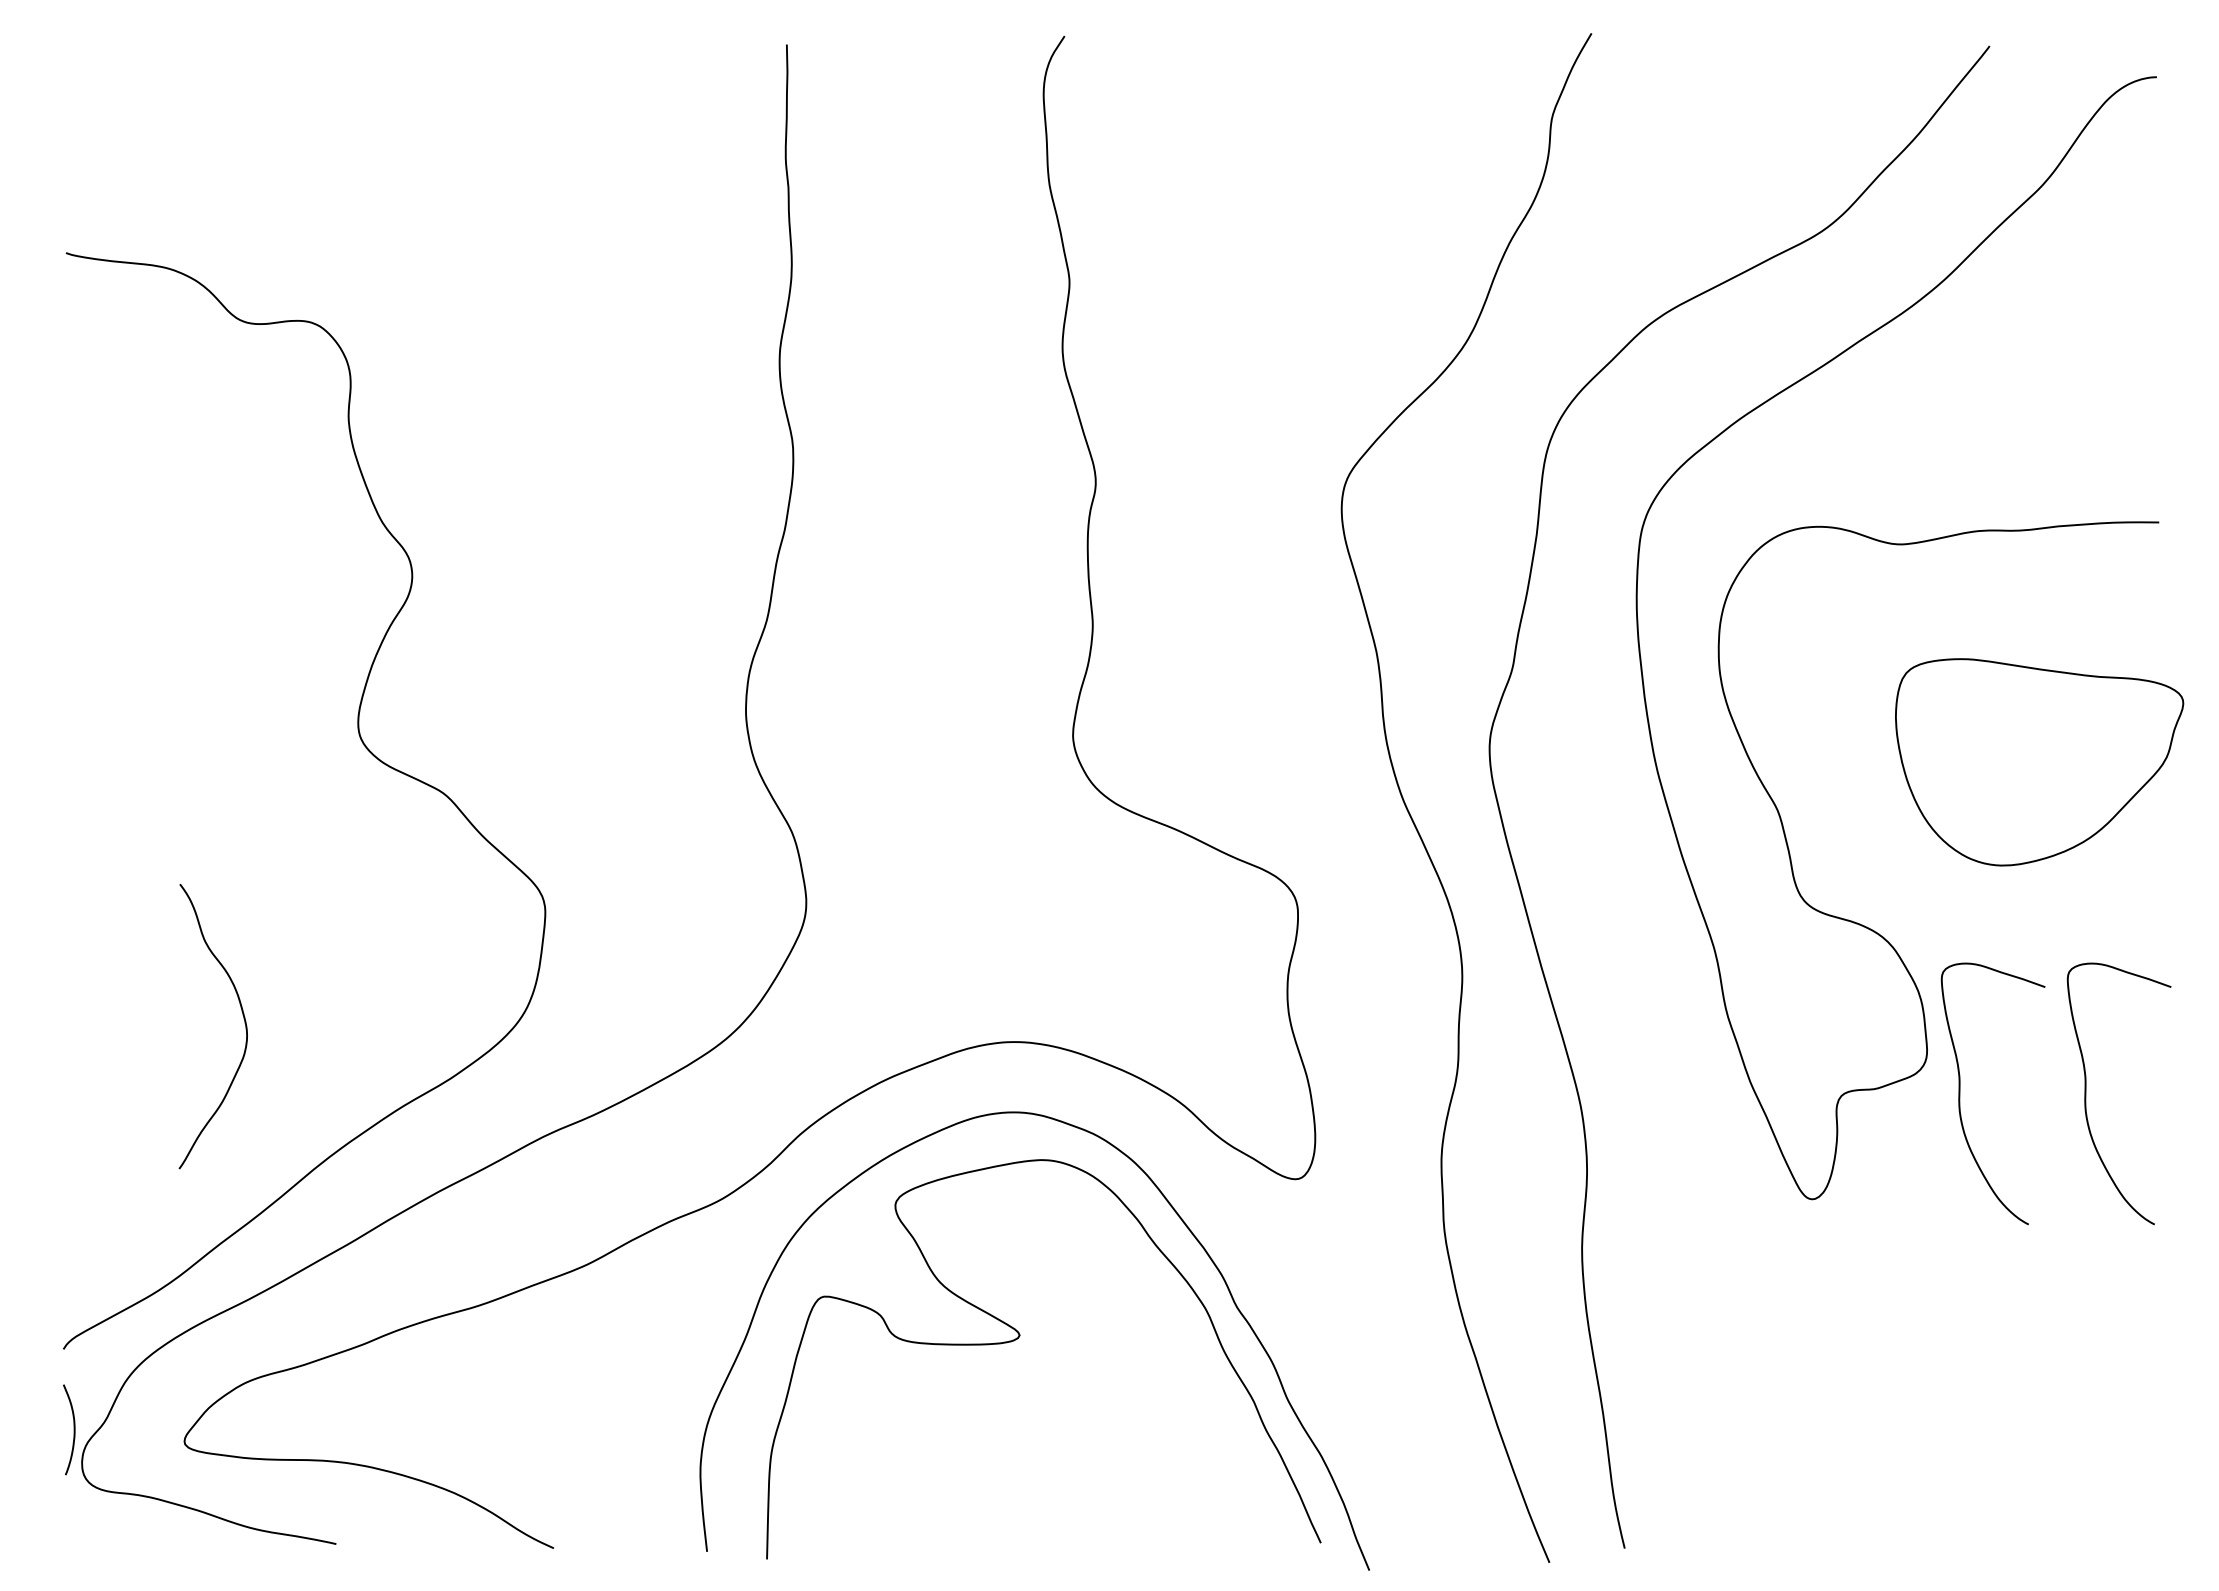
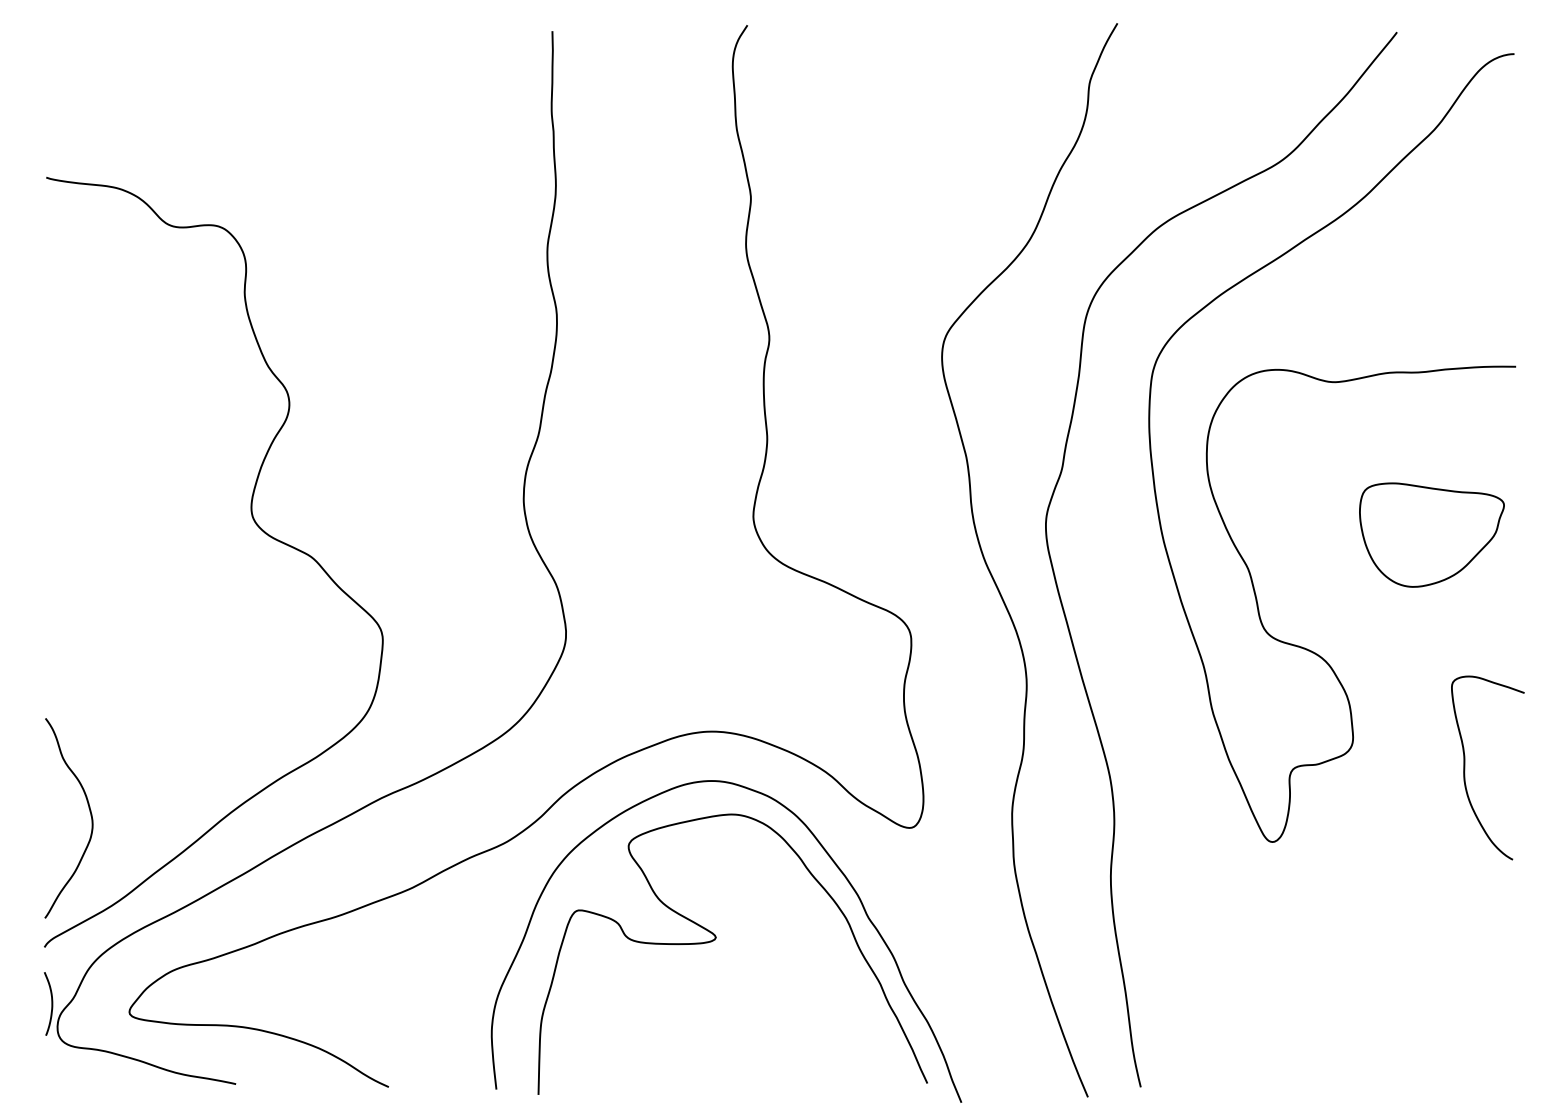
part: (2038, 761) -> (1431, 534), size x0.71
curve: (242, 1015) -> (89, 810), moved
curve: (1960, 1093) -> (1376, 767), removed

